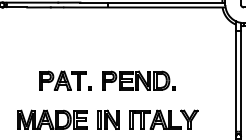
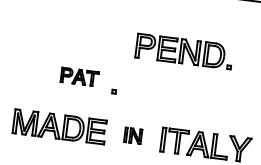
part: (62, 80) -> (79, 76), size x0.6
part: (138, 80) -> (183, 51), moved
part: (108, 119) -> (133, 135), size x0.6

